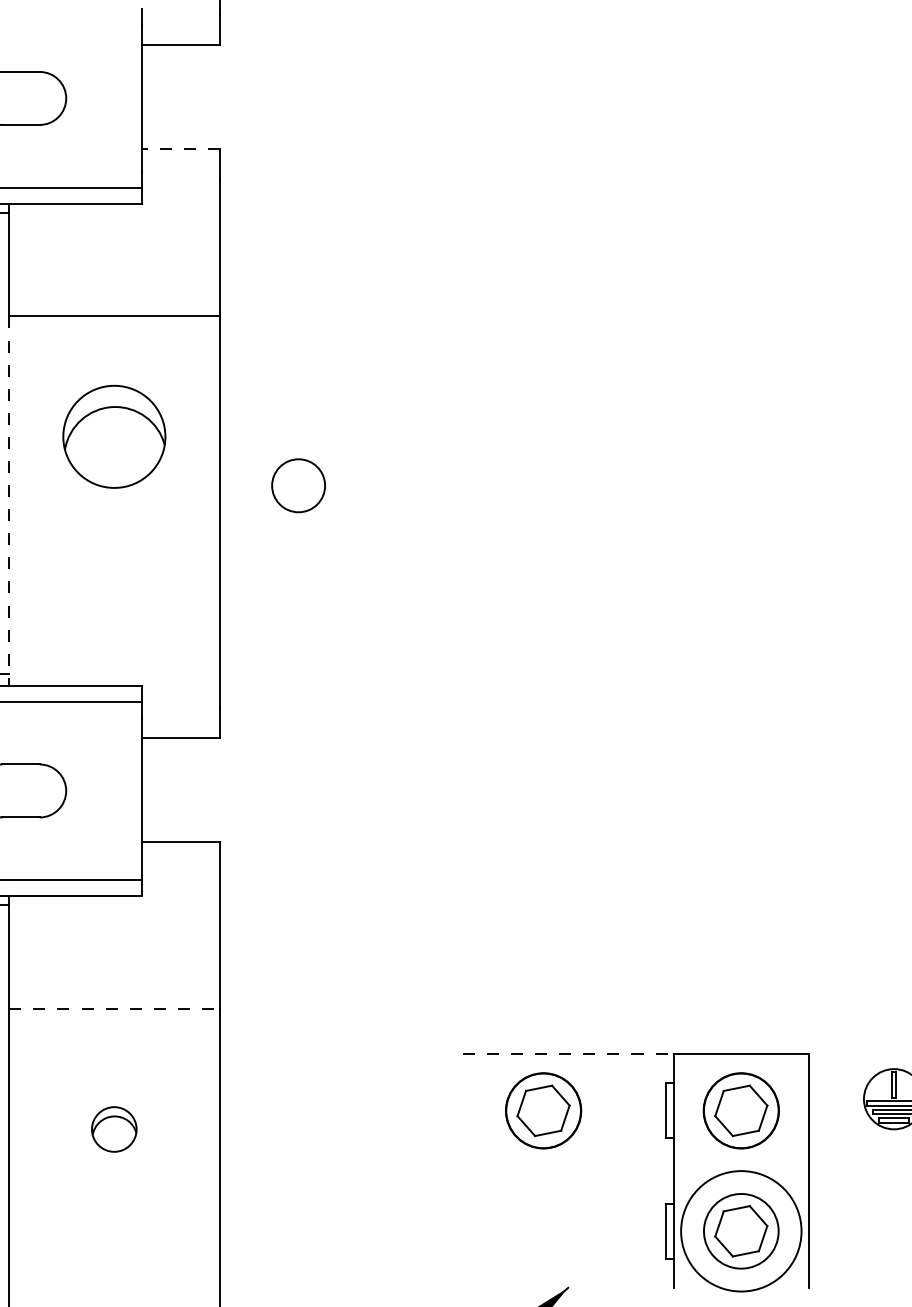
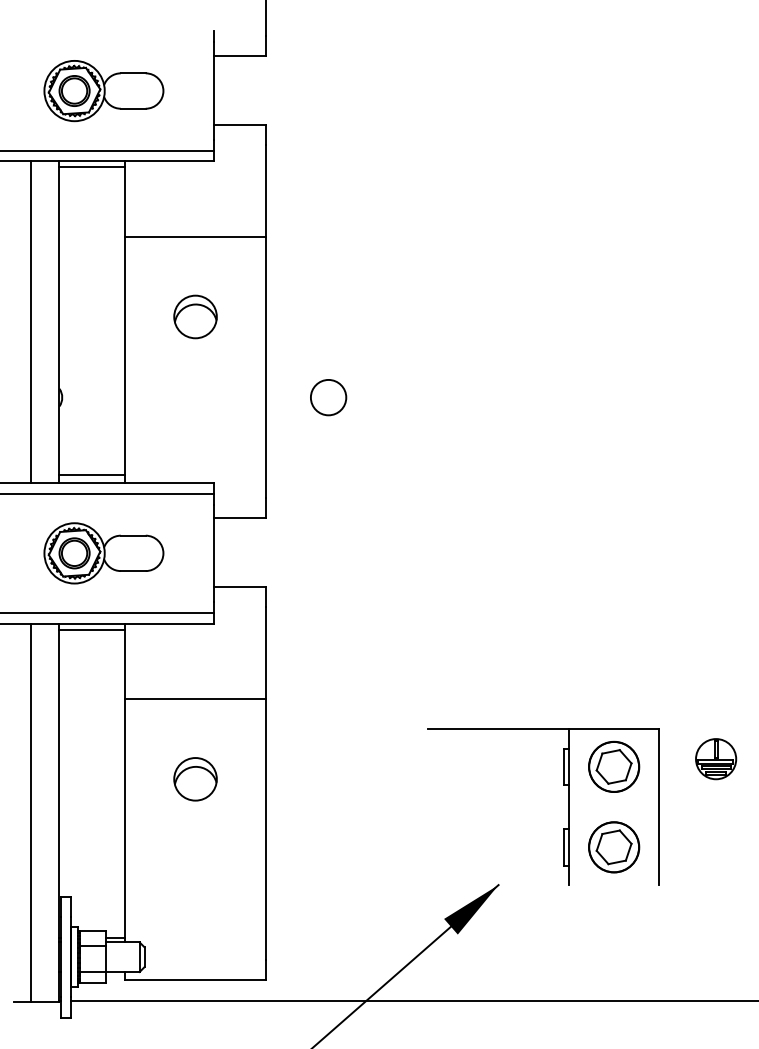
line: (180, 148) -> (239, 124), dashed -> solid
part: (114, 436) -> (195, 316), size x0.62
circle: (298, 485) -> (328, 397), moved
line: (9, 502) -> (125, 360), dashed -> solid
line: (115, 1008) -> (196, 698), dashed -> solid
line: (569, 1054) -> (499, 729), dashed -> solid
part: (544, 1110) -> (482, 766), removed
part: (114, 1129) -> (195, 779), size x1.43
circle: (741, 1231) -> (614, 847), size x0.62

